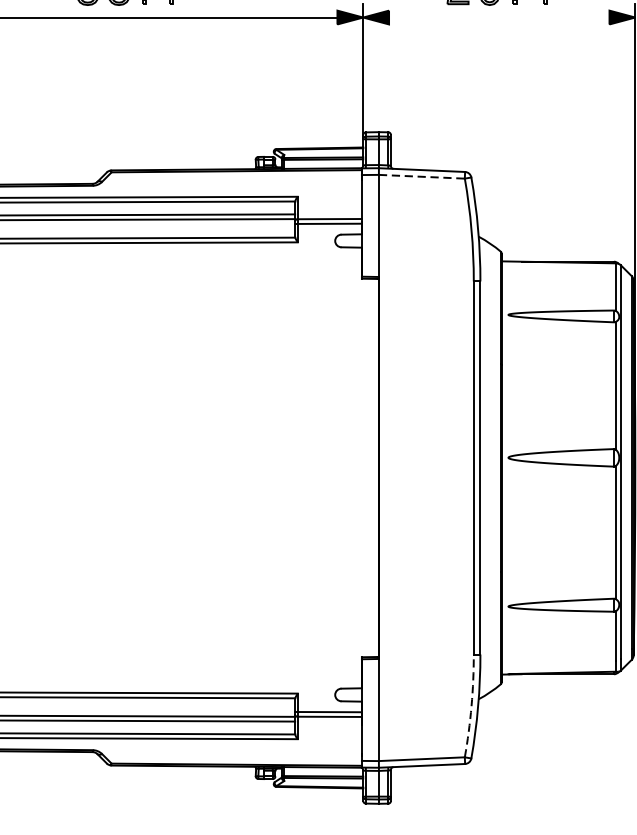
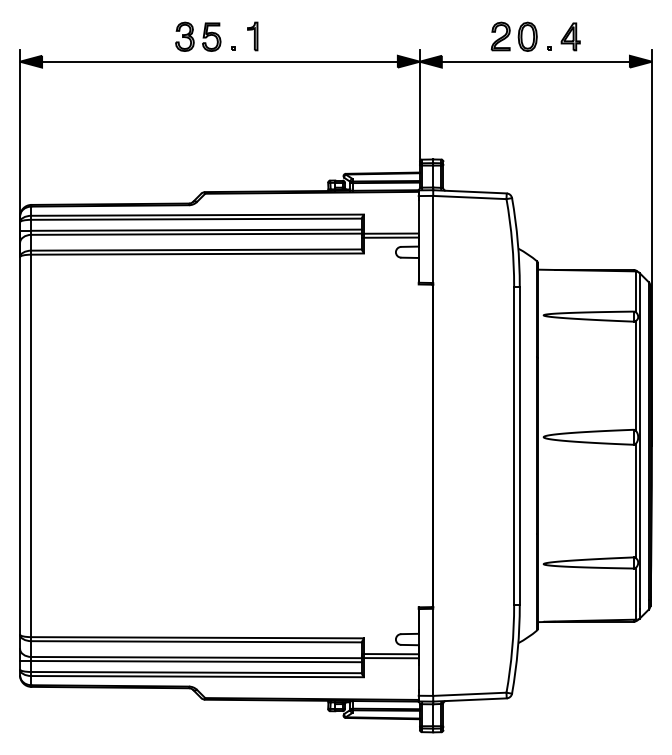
line: (498, 17) -> (535, 61), added
line: (421, 176) -> (469, 197), dashed -> solid
arc: (471, 706) -> (512, 649), dashed -> solid

